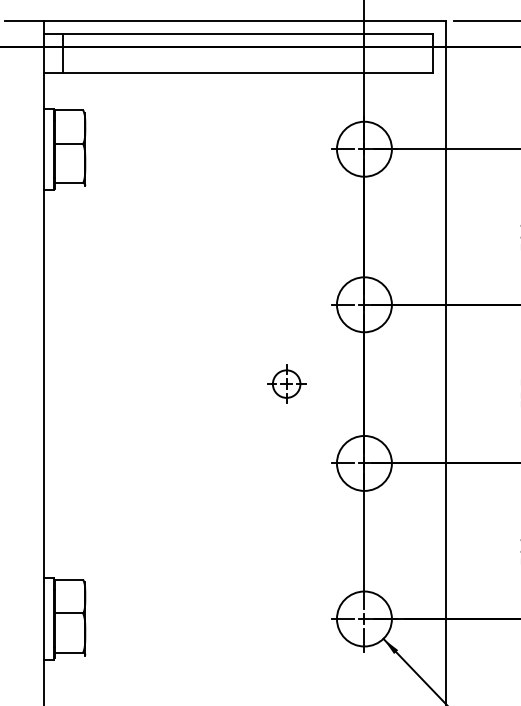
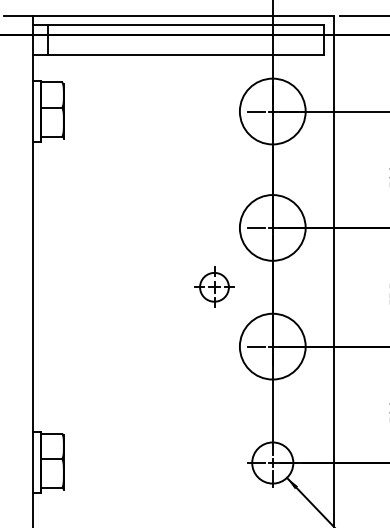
circle: (363, 148) -> (272, 110), size x1.6
circle: (363, 304) -> (272, 227), size x1.6
part: (286, 383) -> (214, 286), size x1.4
circle: (363, 462) -> (272, 345), size x1.6

